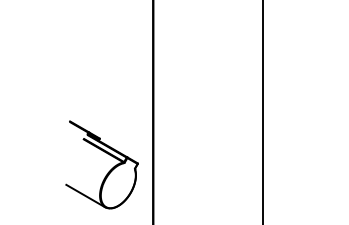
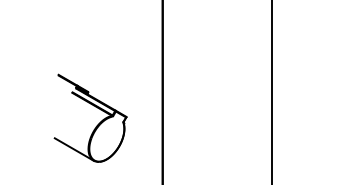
part: (108, 171) -> (96, 124), moved

